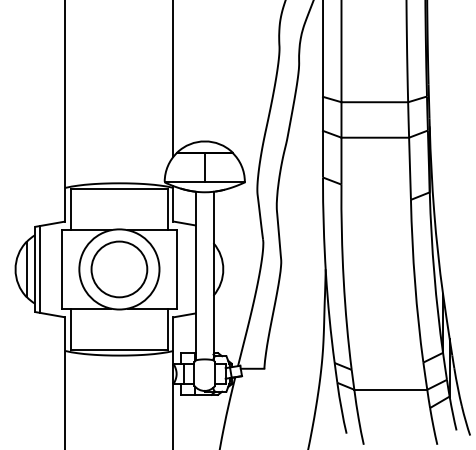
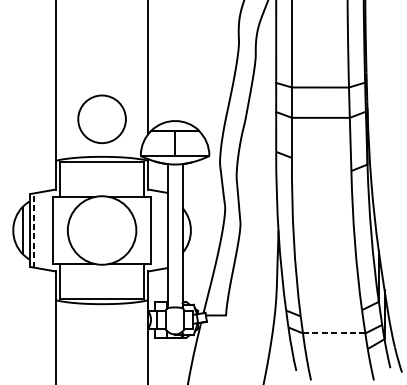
line: (39, 268) -> (33, 229), solid -> dashed
circle: (119, 269) -> (102, 119), moved
line: (390, 389) -> (333, 333), solid -> dashed

